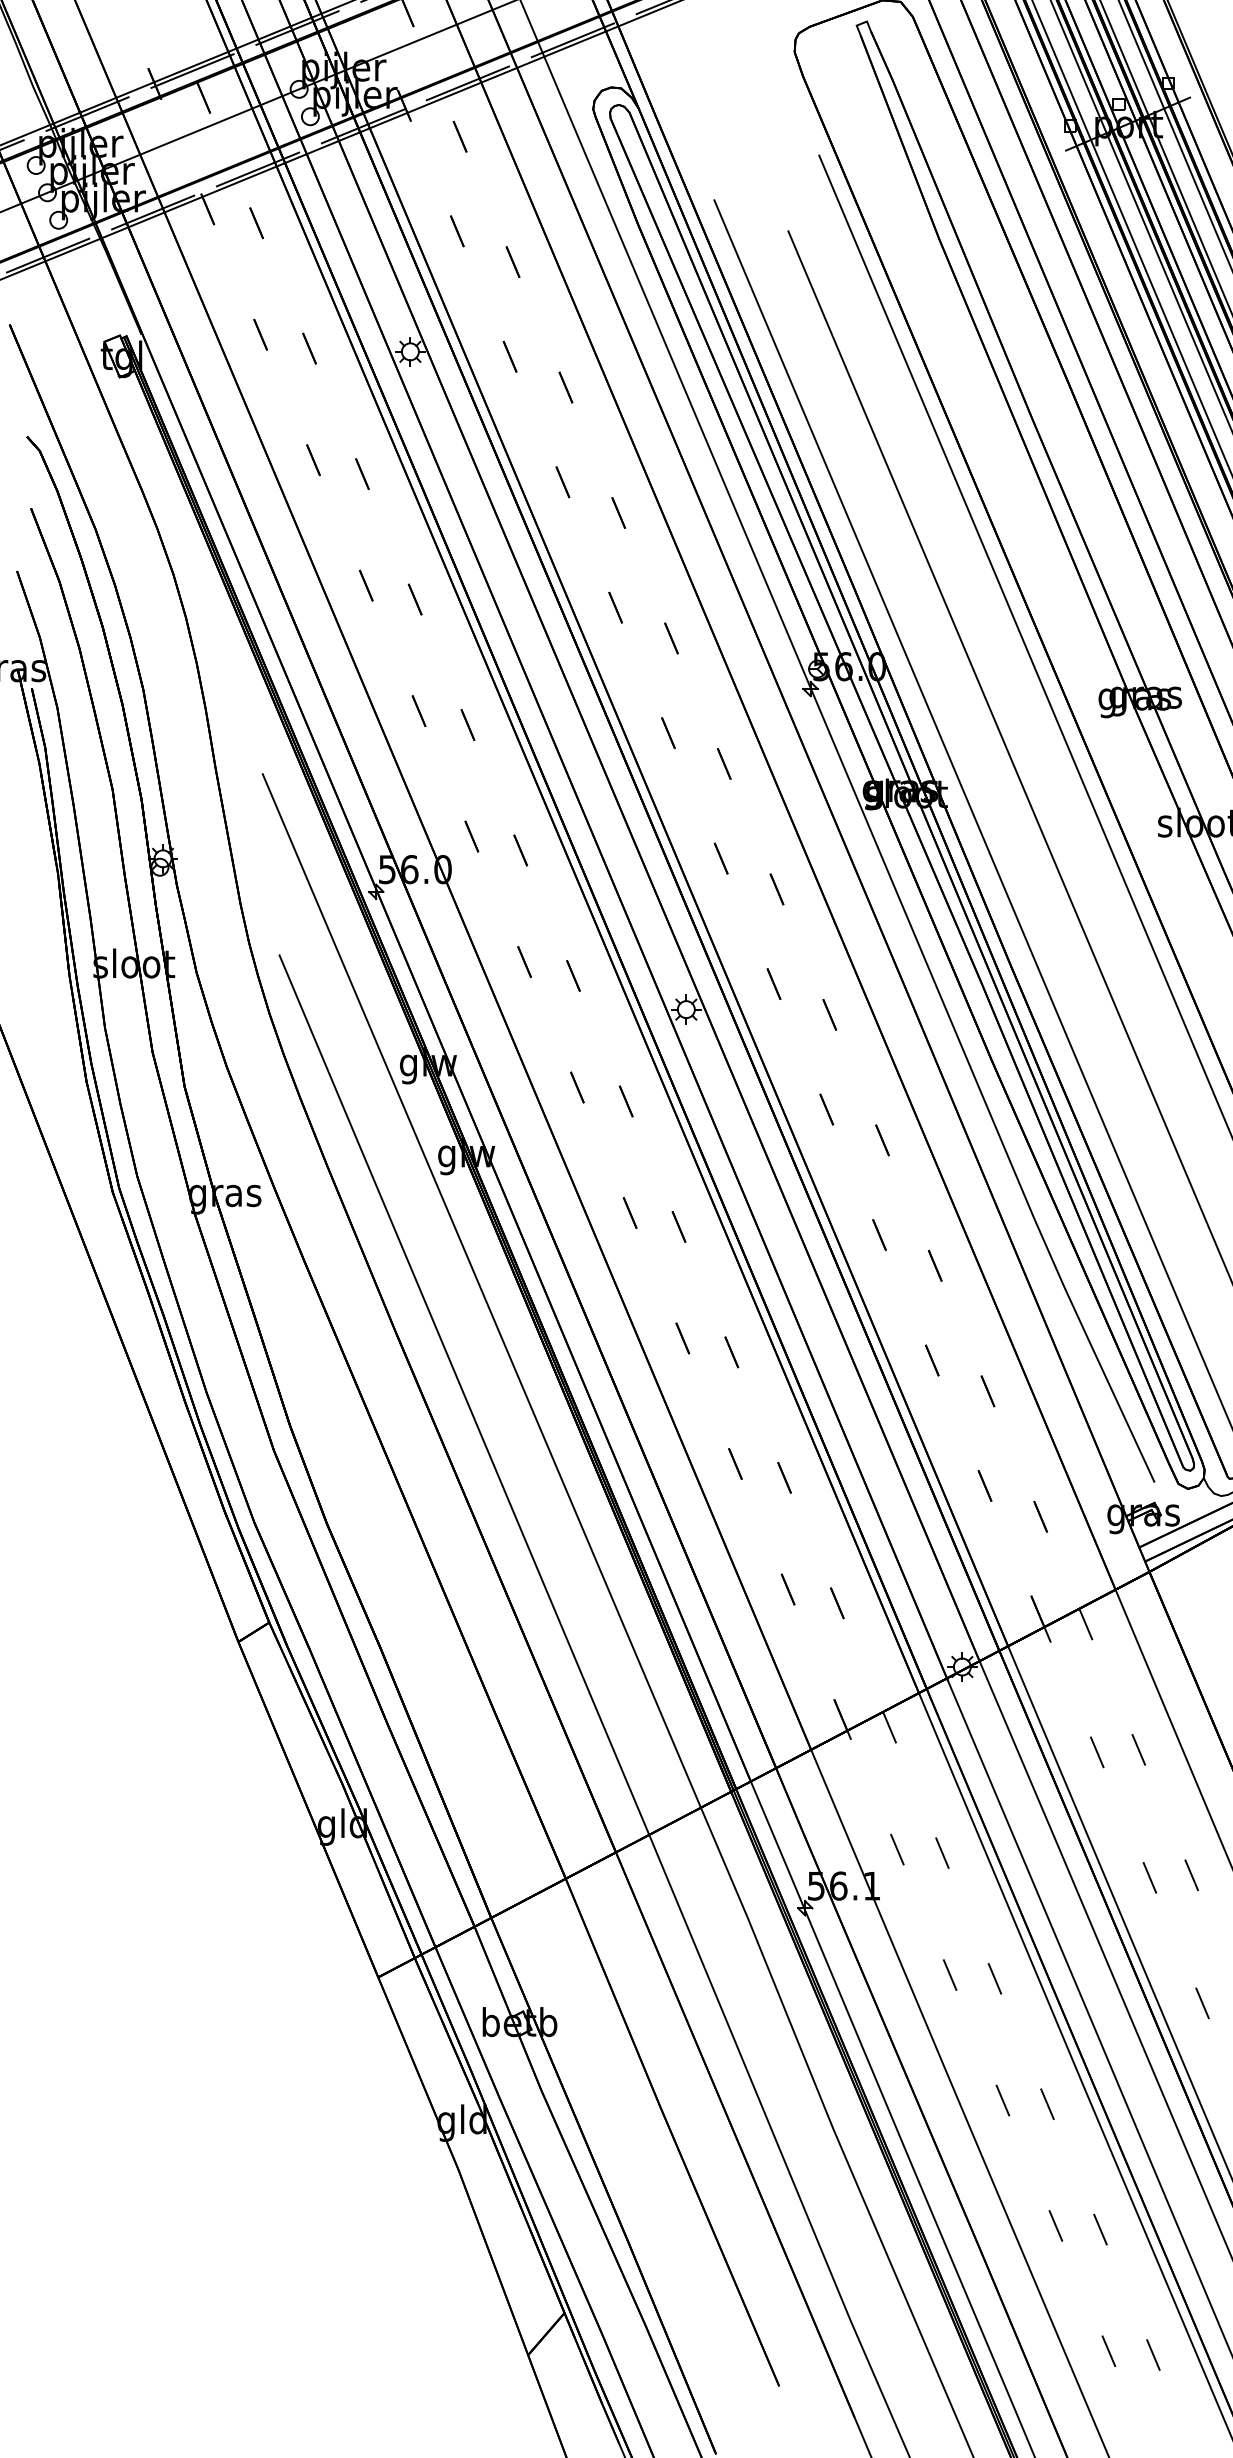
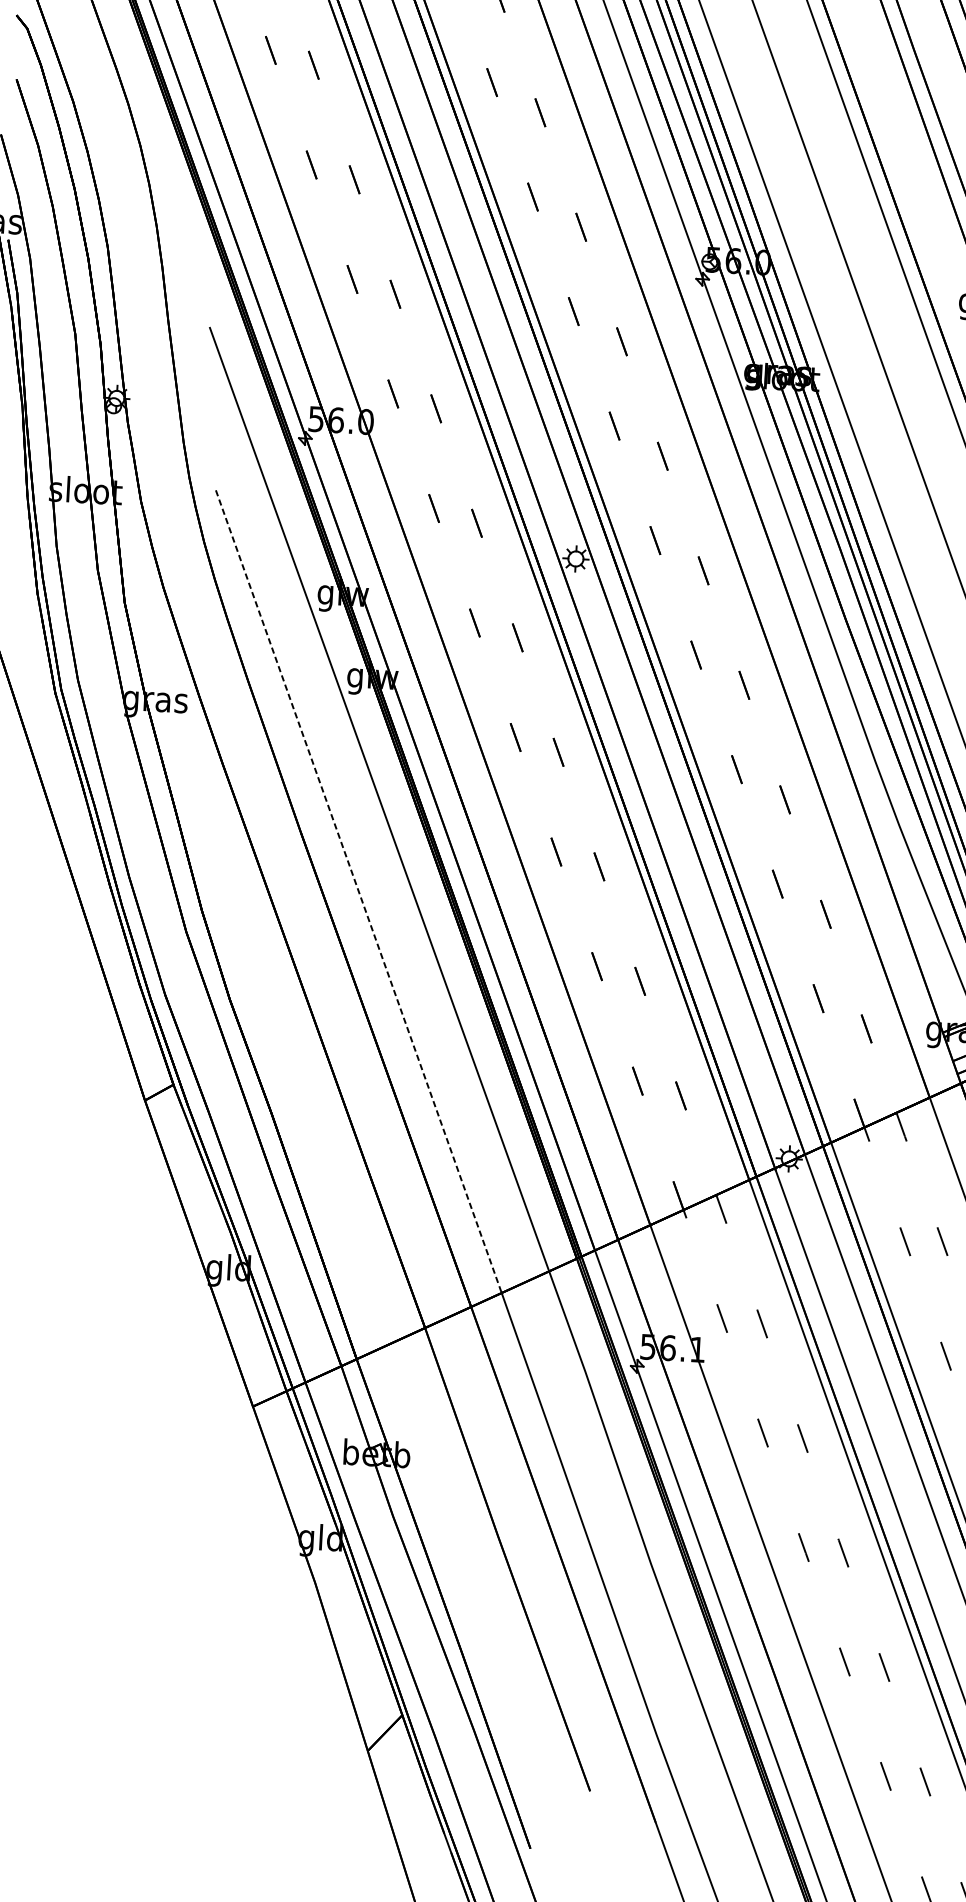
line: (464, 1395) -> (358, 892), solid -> dashed

